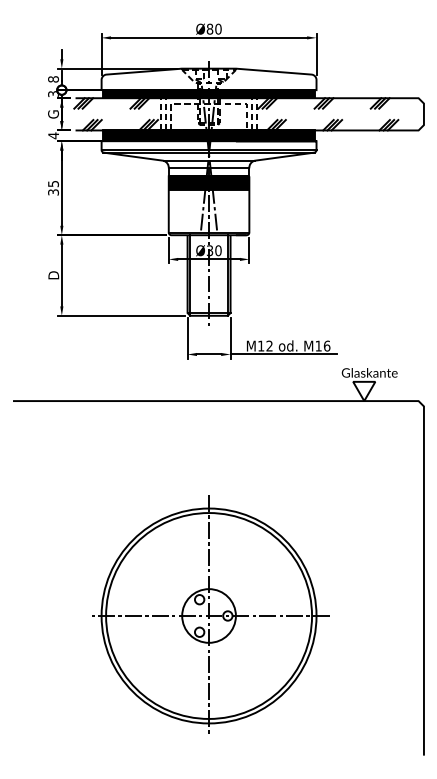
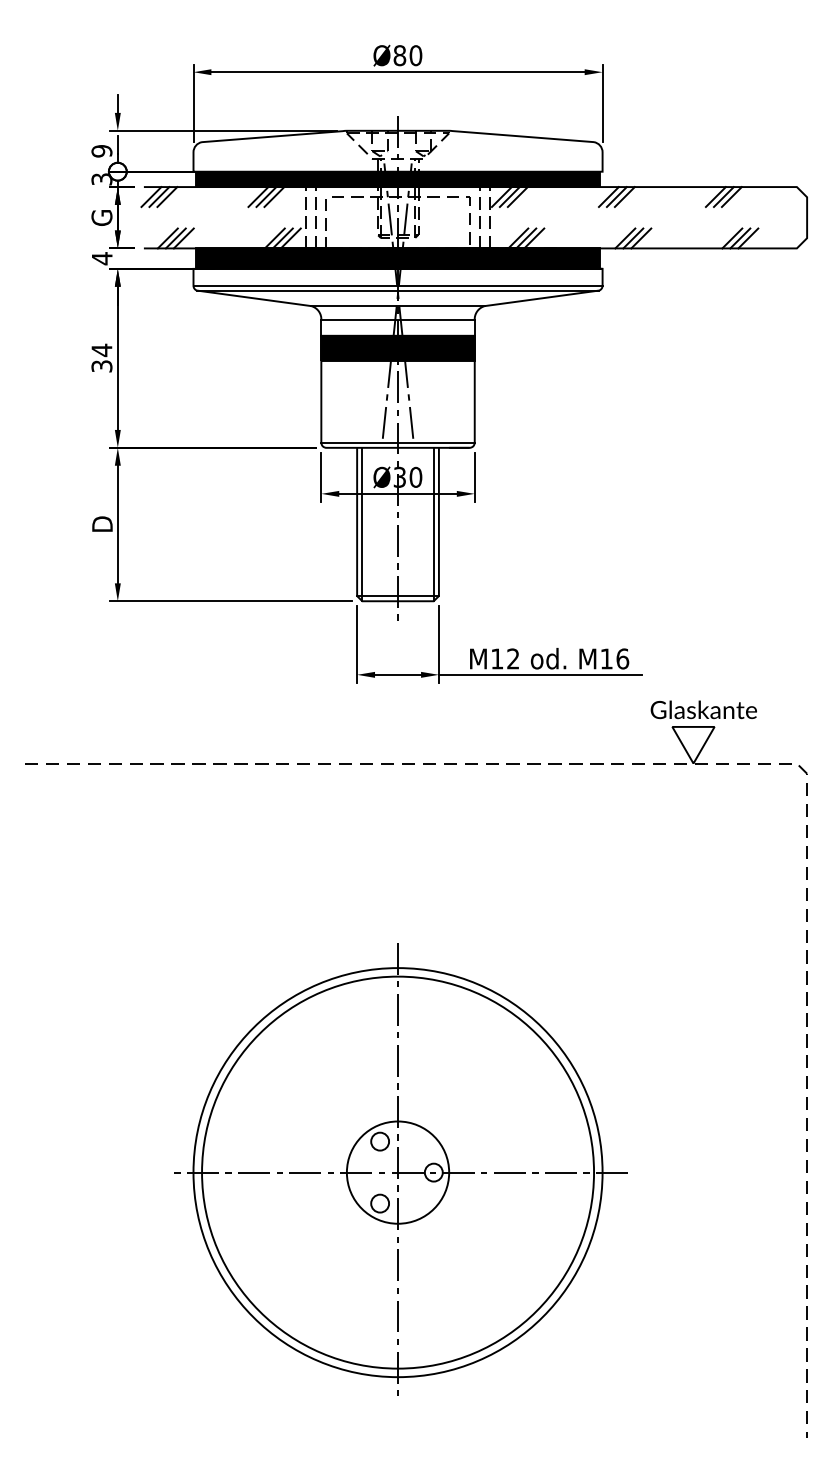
text: (53, 79) -> (101, 151), 8 -> 9
text: (53, 183) -> (101, 349), 35 -> 34
line: (395, 401) -> (752, 764), solid -> dashed

